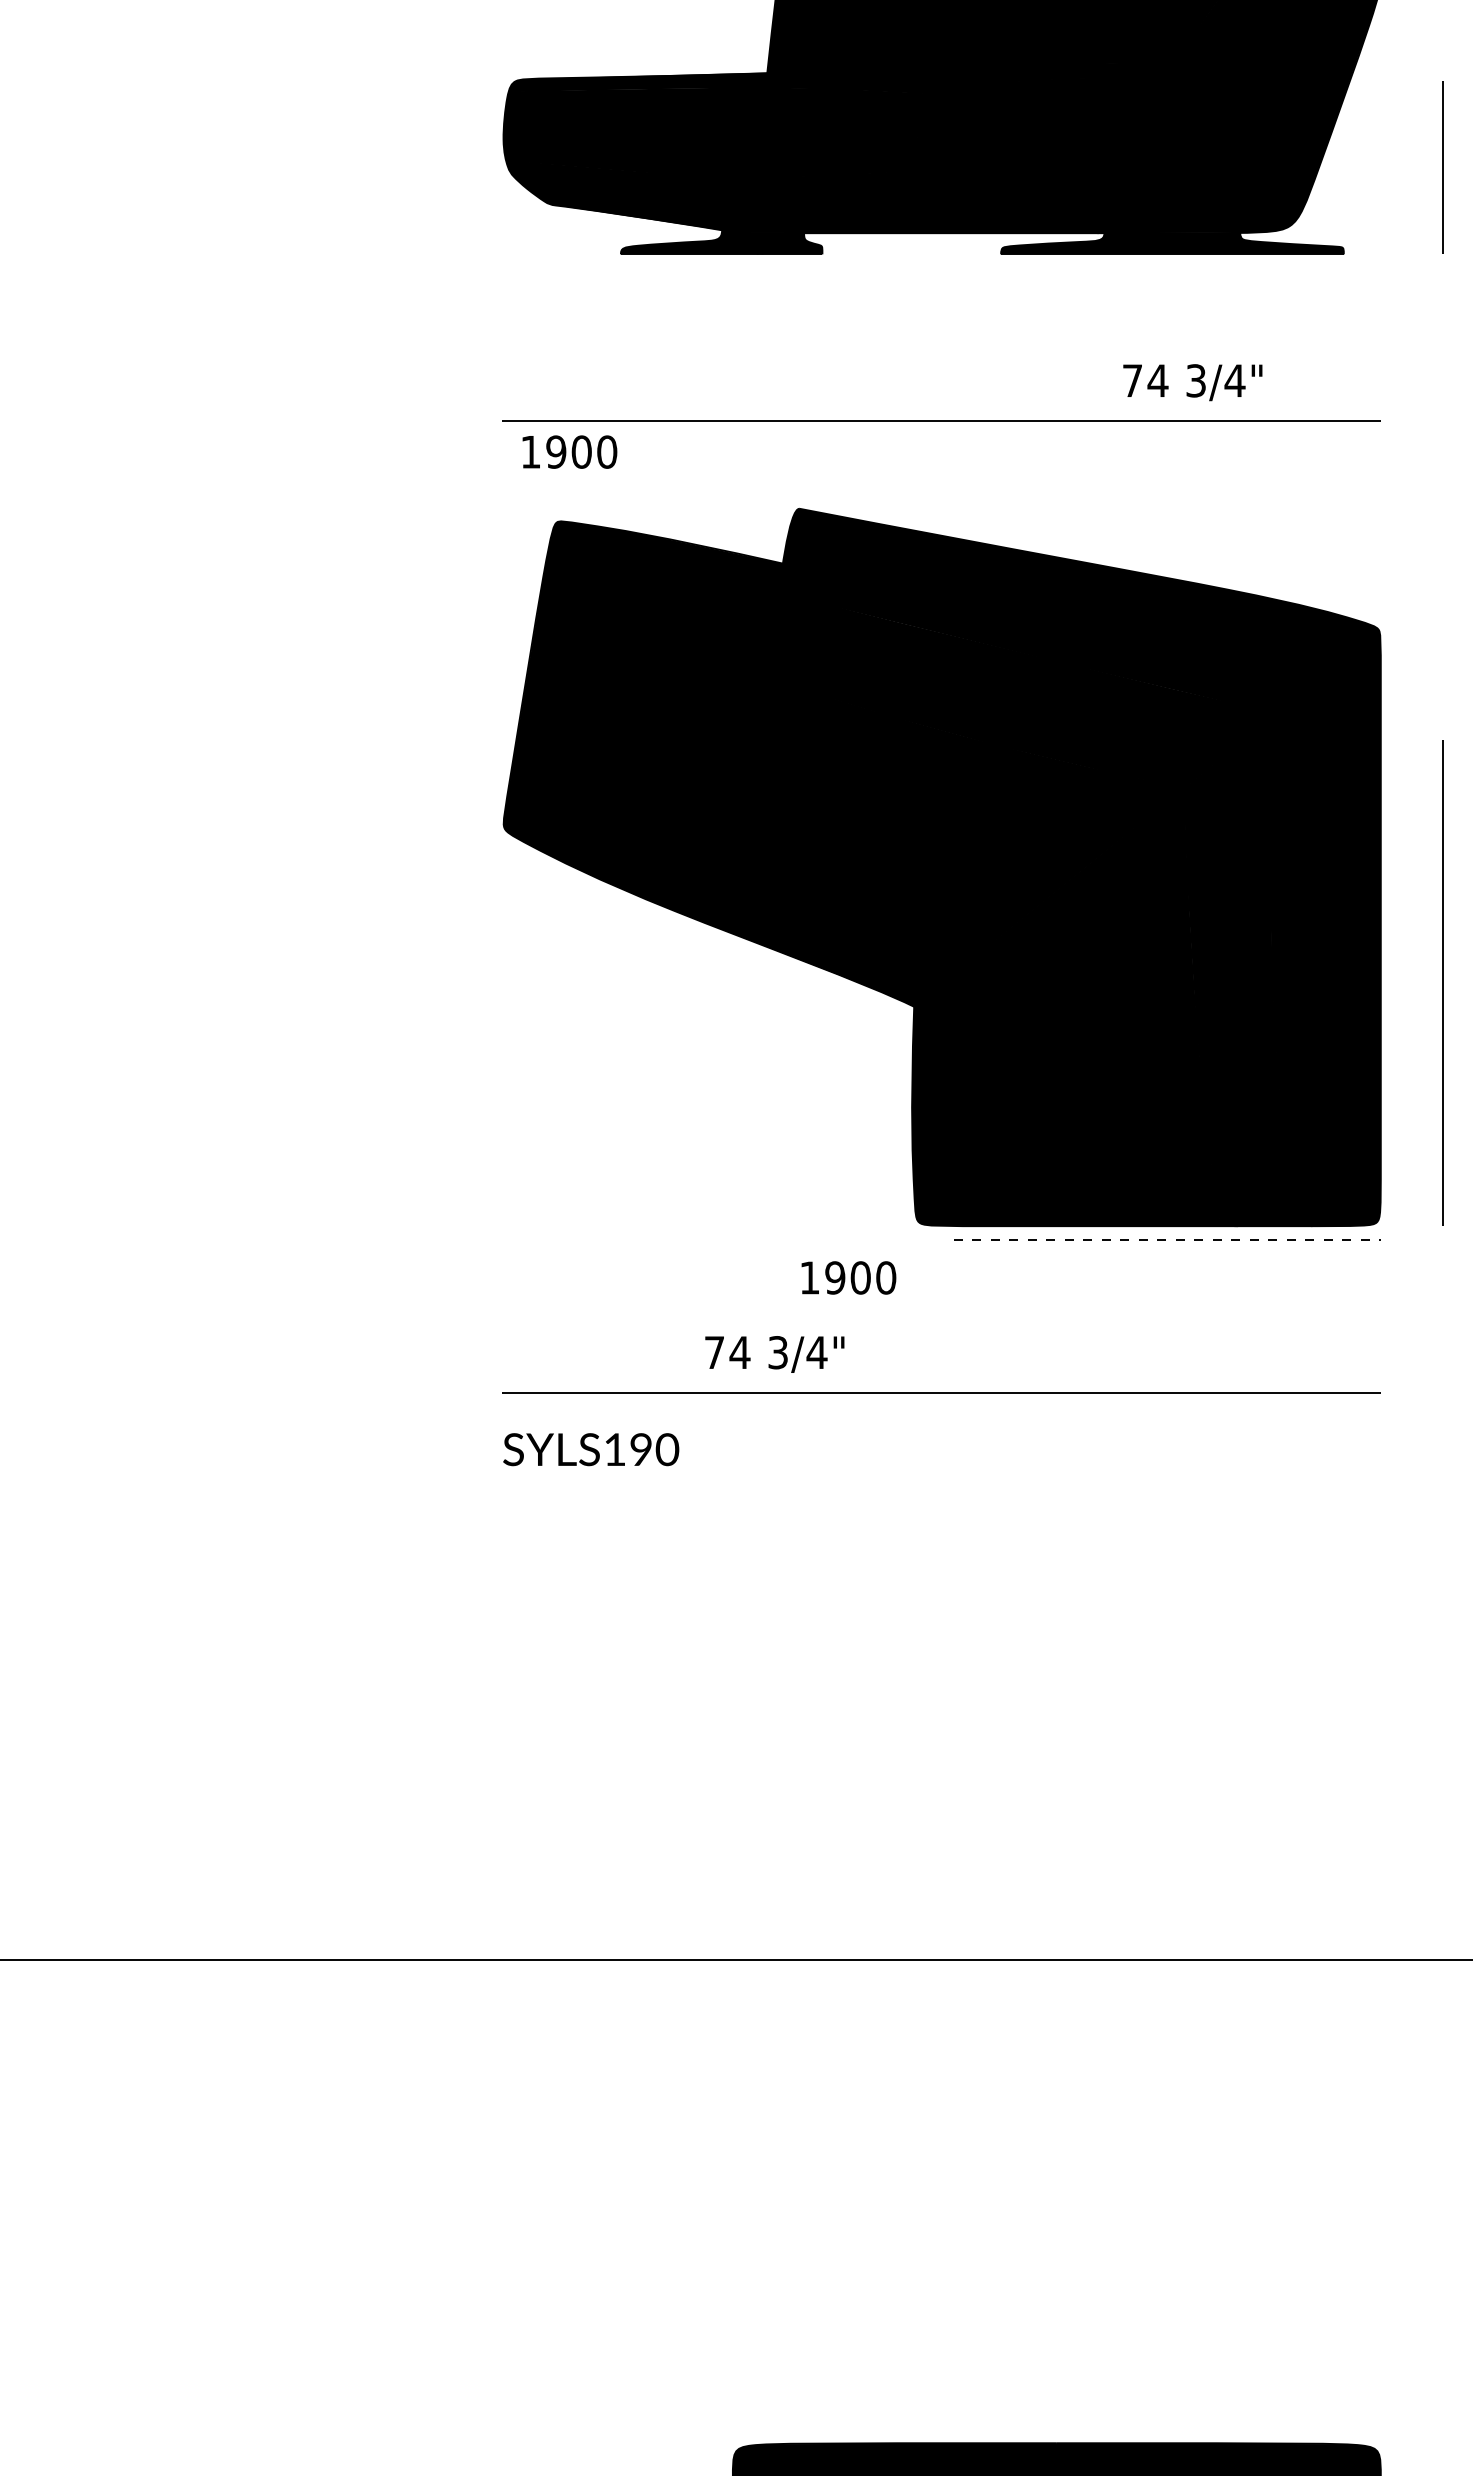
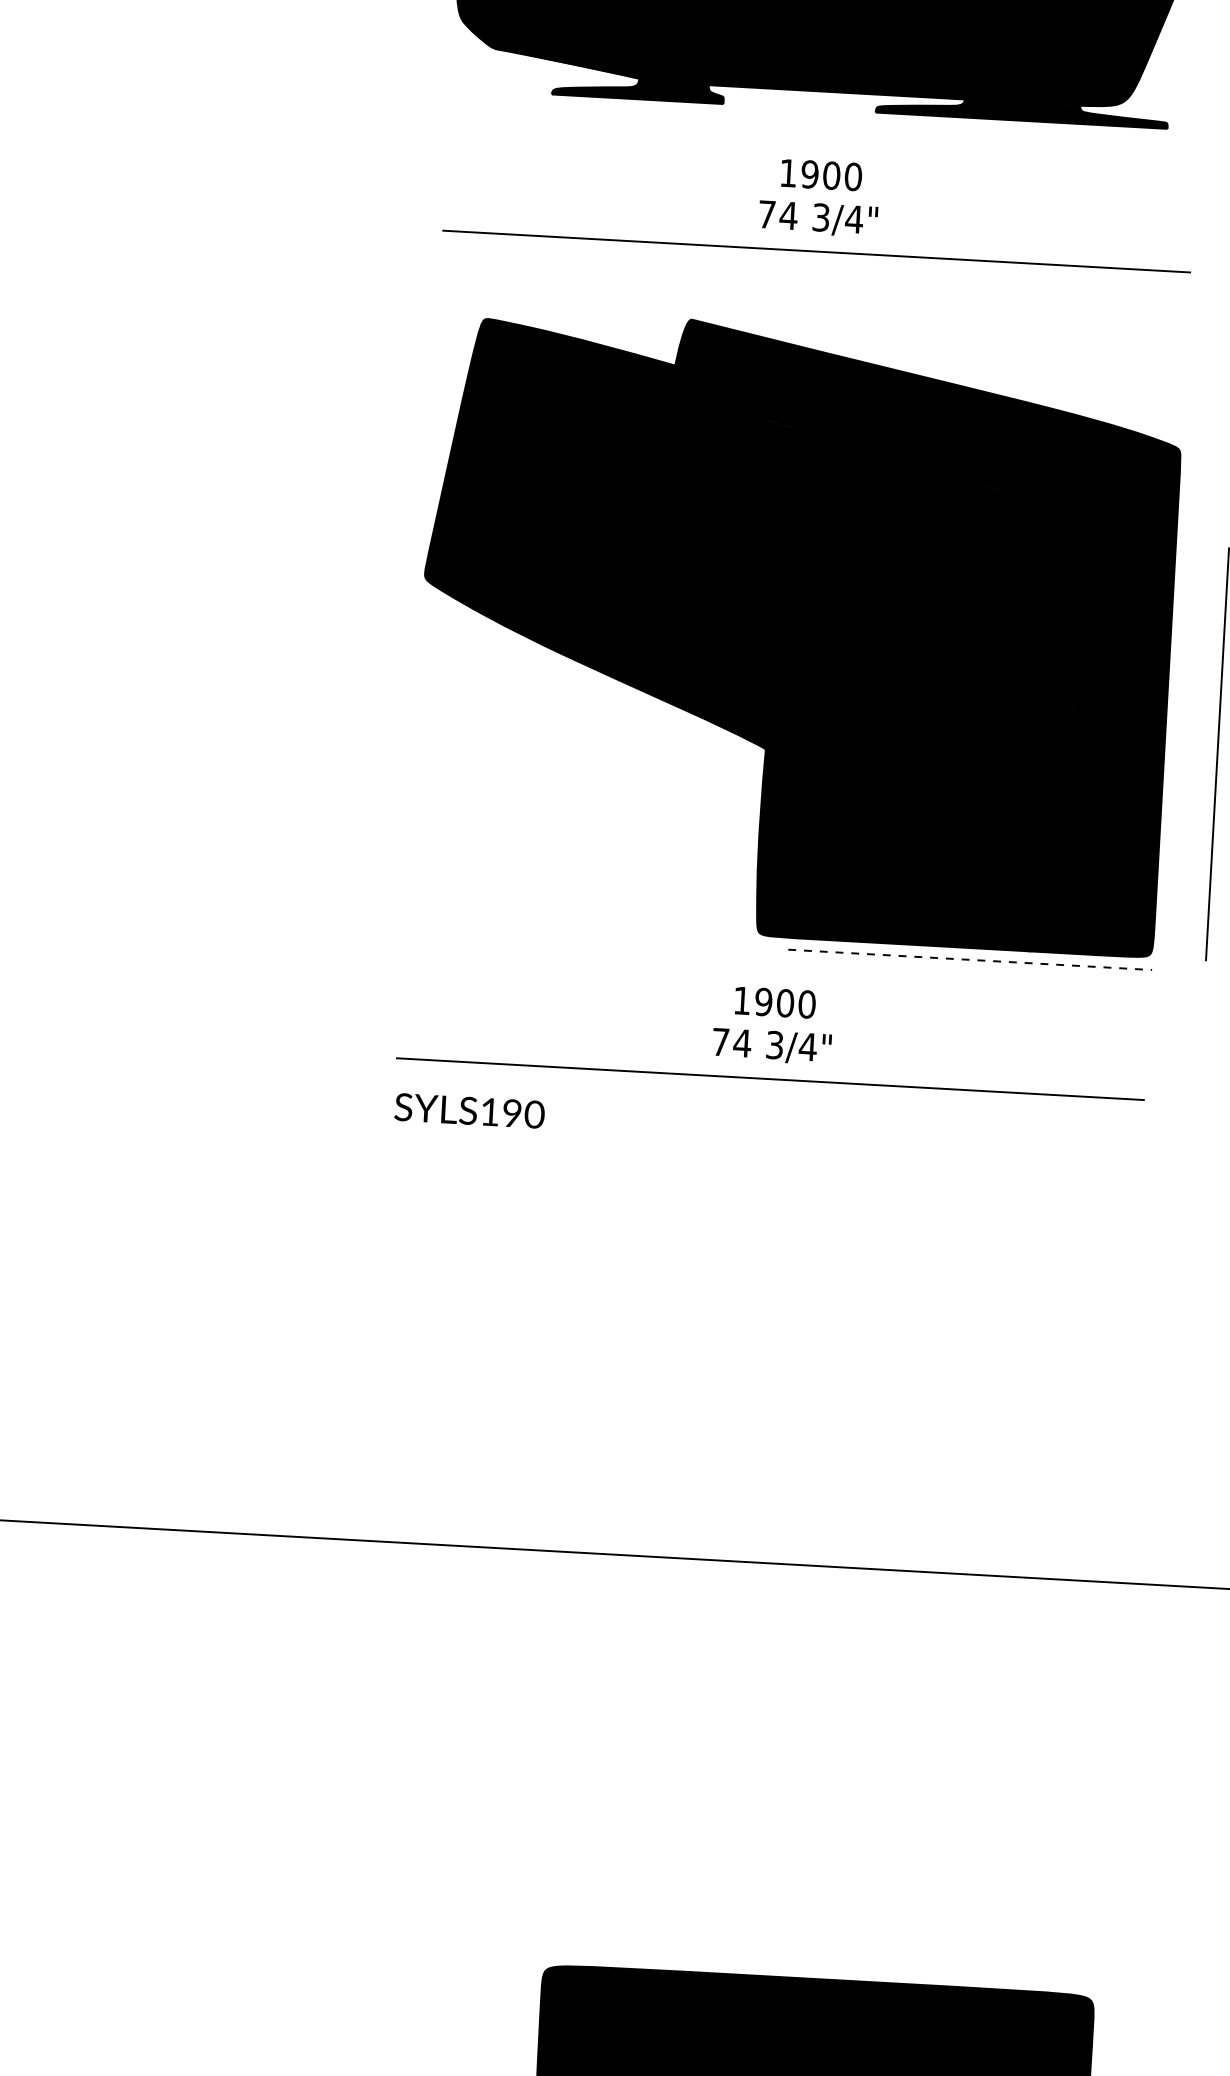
text: (1192, 382) -> (817, 218), moved
text: (569, 451) -> (821, 174), moved
text: (848, 1277) -> (775, 1002), moved
text: (774, 1354) -> (771, 1046), moved

